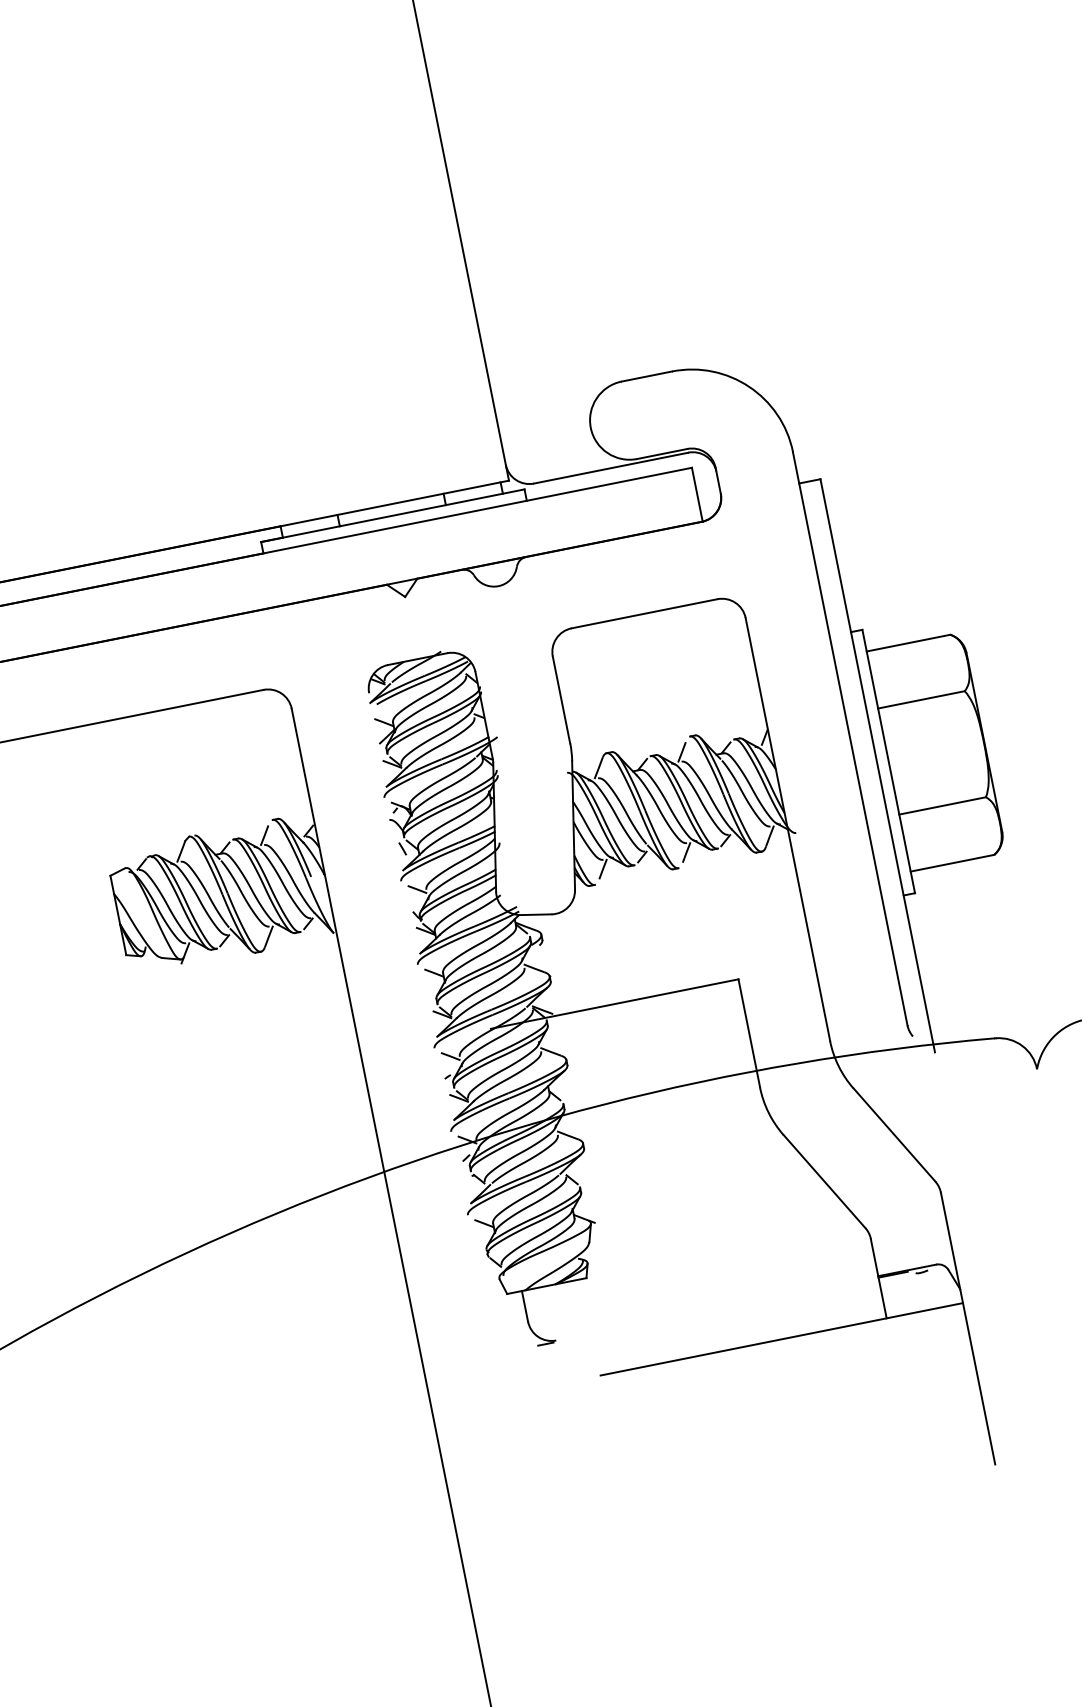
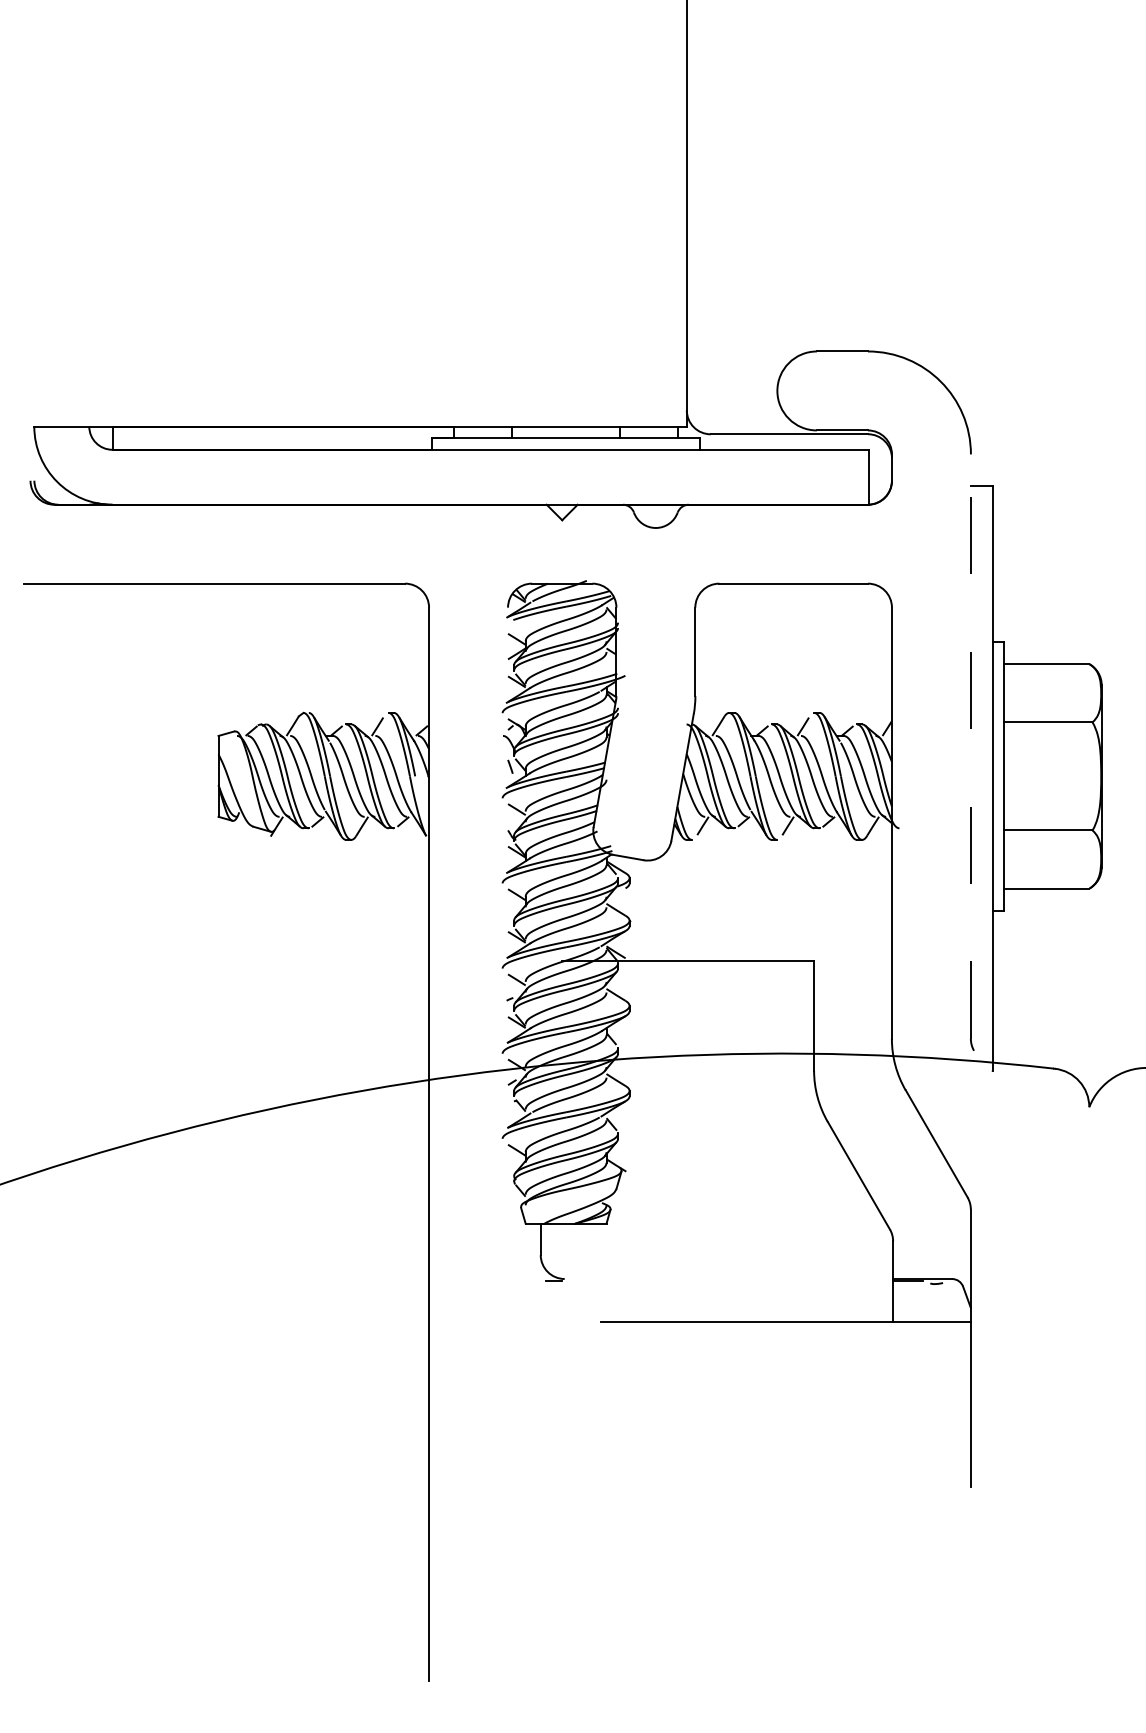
line: (849, 738) -> (970, 746), solid -> dashed

